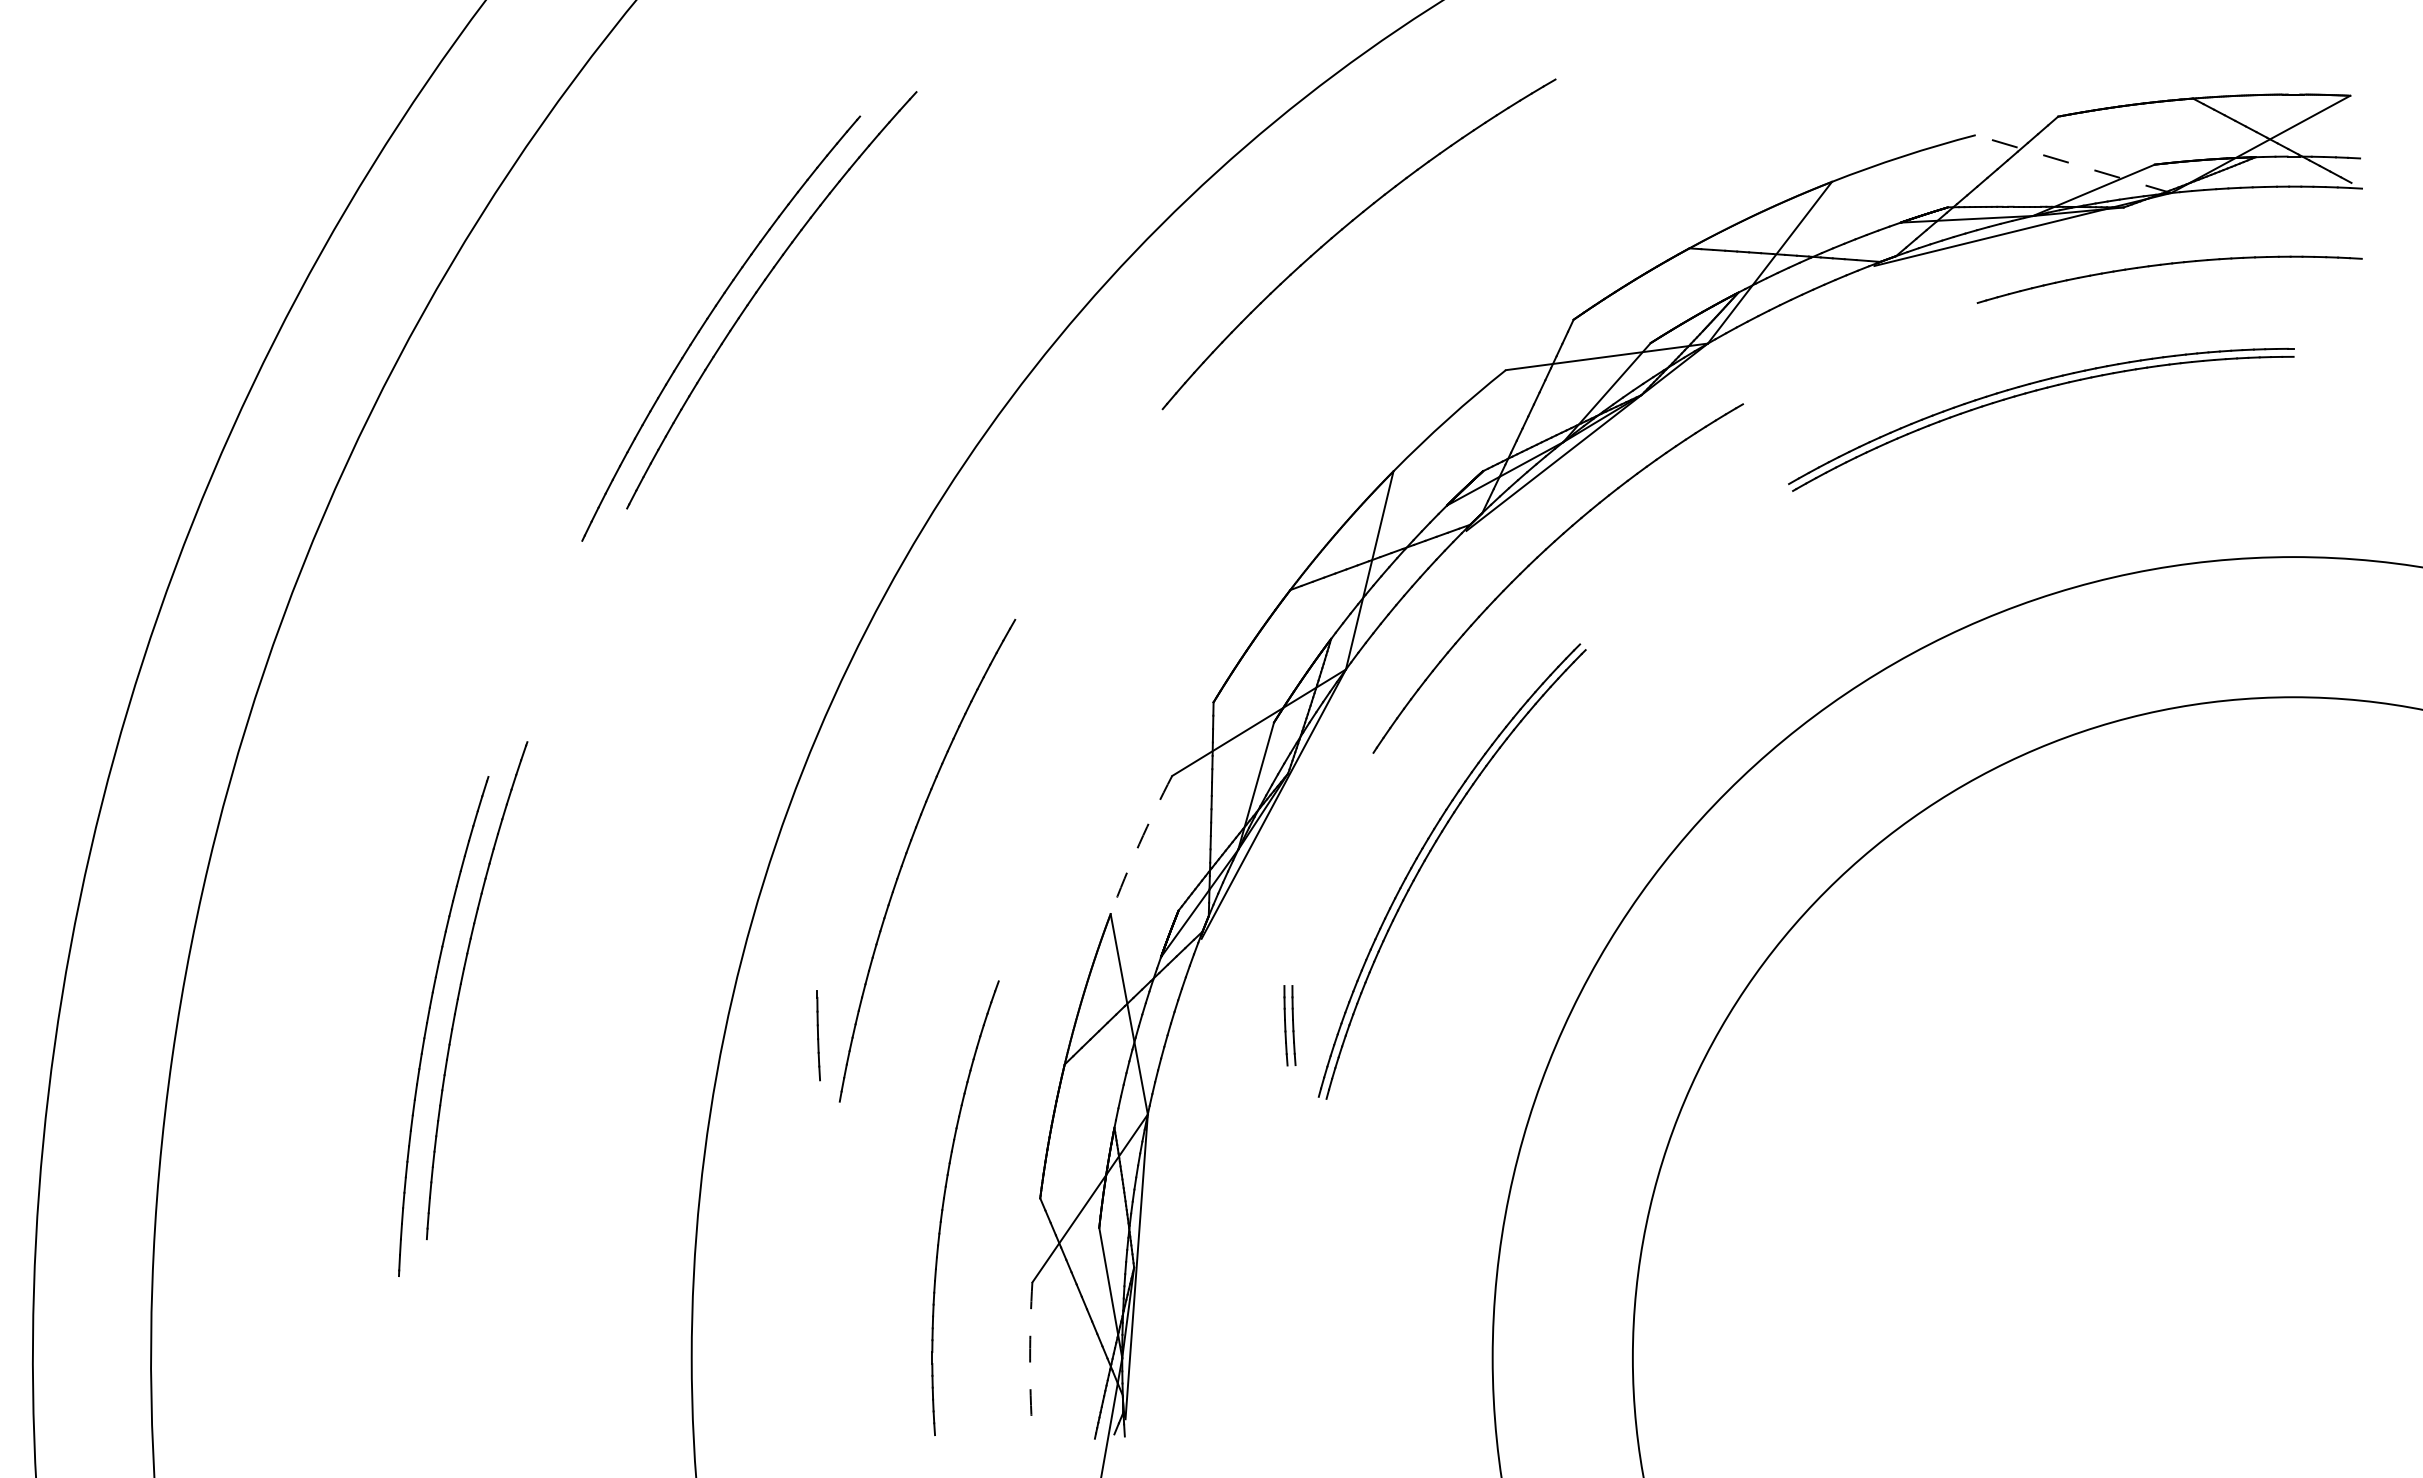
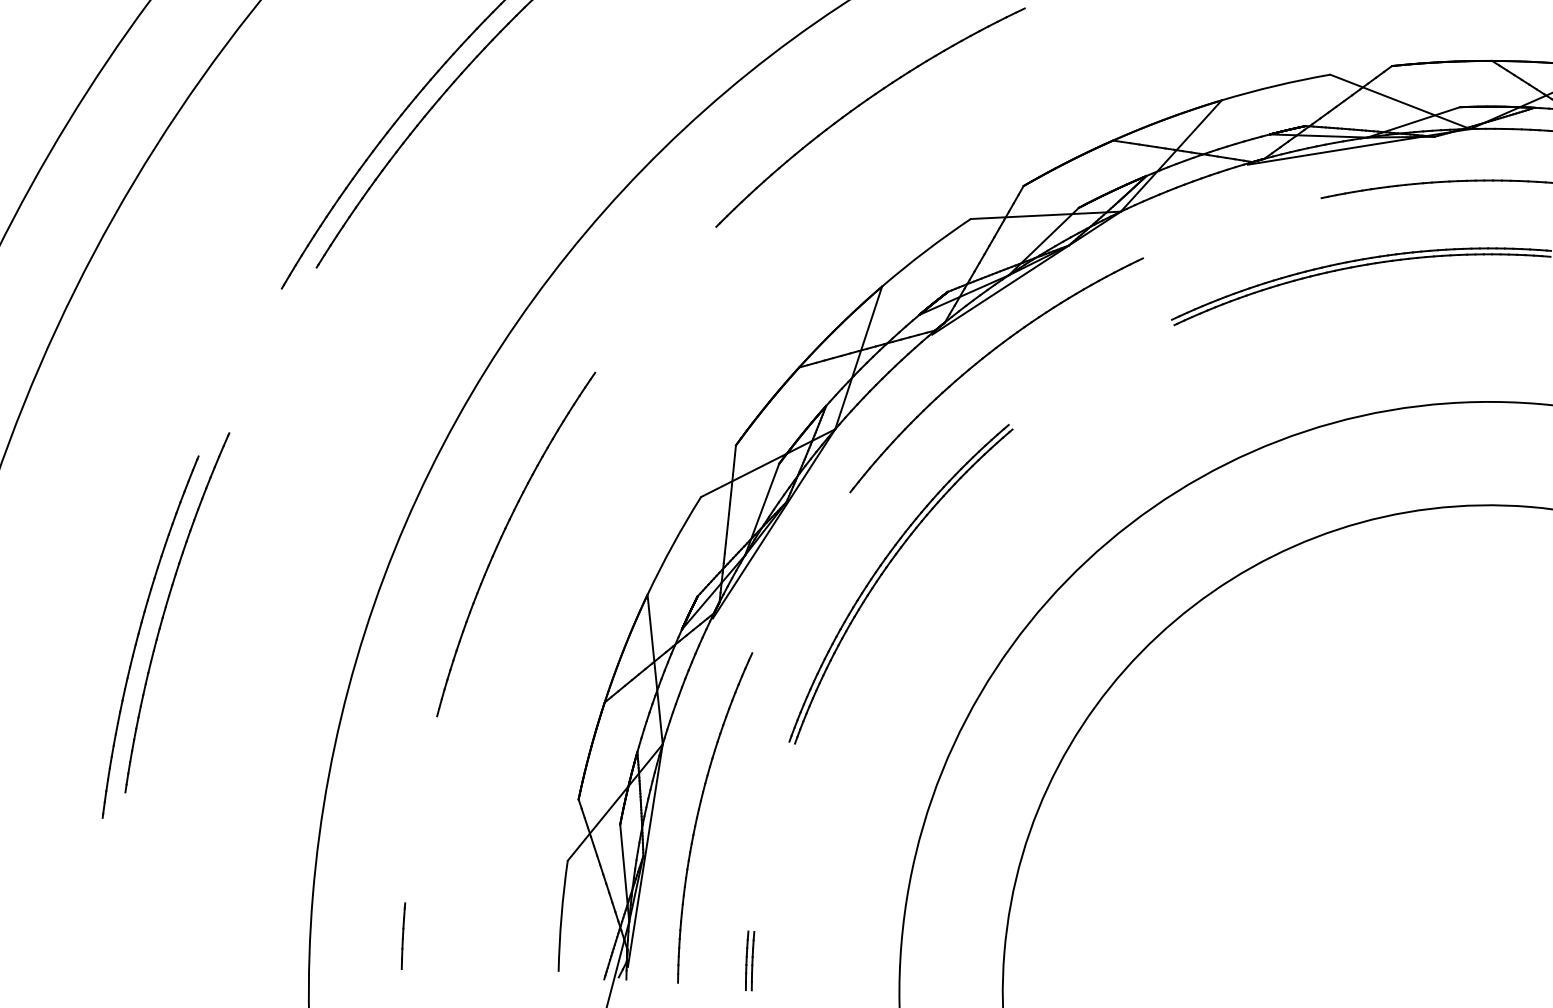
line: (2073, 164) -> (1400, 102), dashed -> solid
arc: (1139, 844) -> (672, 545), dashed -> solid
part: (1289, 1025) -> (749, 960), moved
line: (818, 1035) -> (403, 936), moved
part: (944, 1203) -> (699, 813), moved
arc: (1030, 1358) -> (561, 916), dashed -> solid

